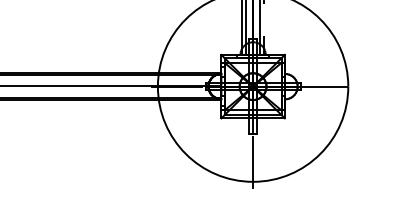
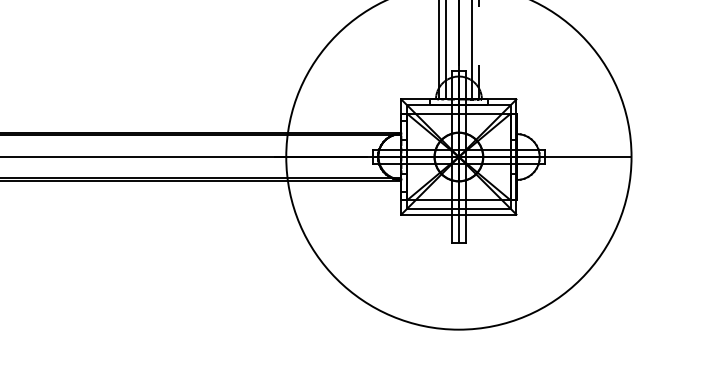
line: (253, 162) -> (459, 294), removed

